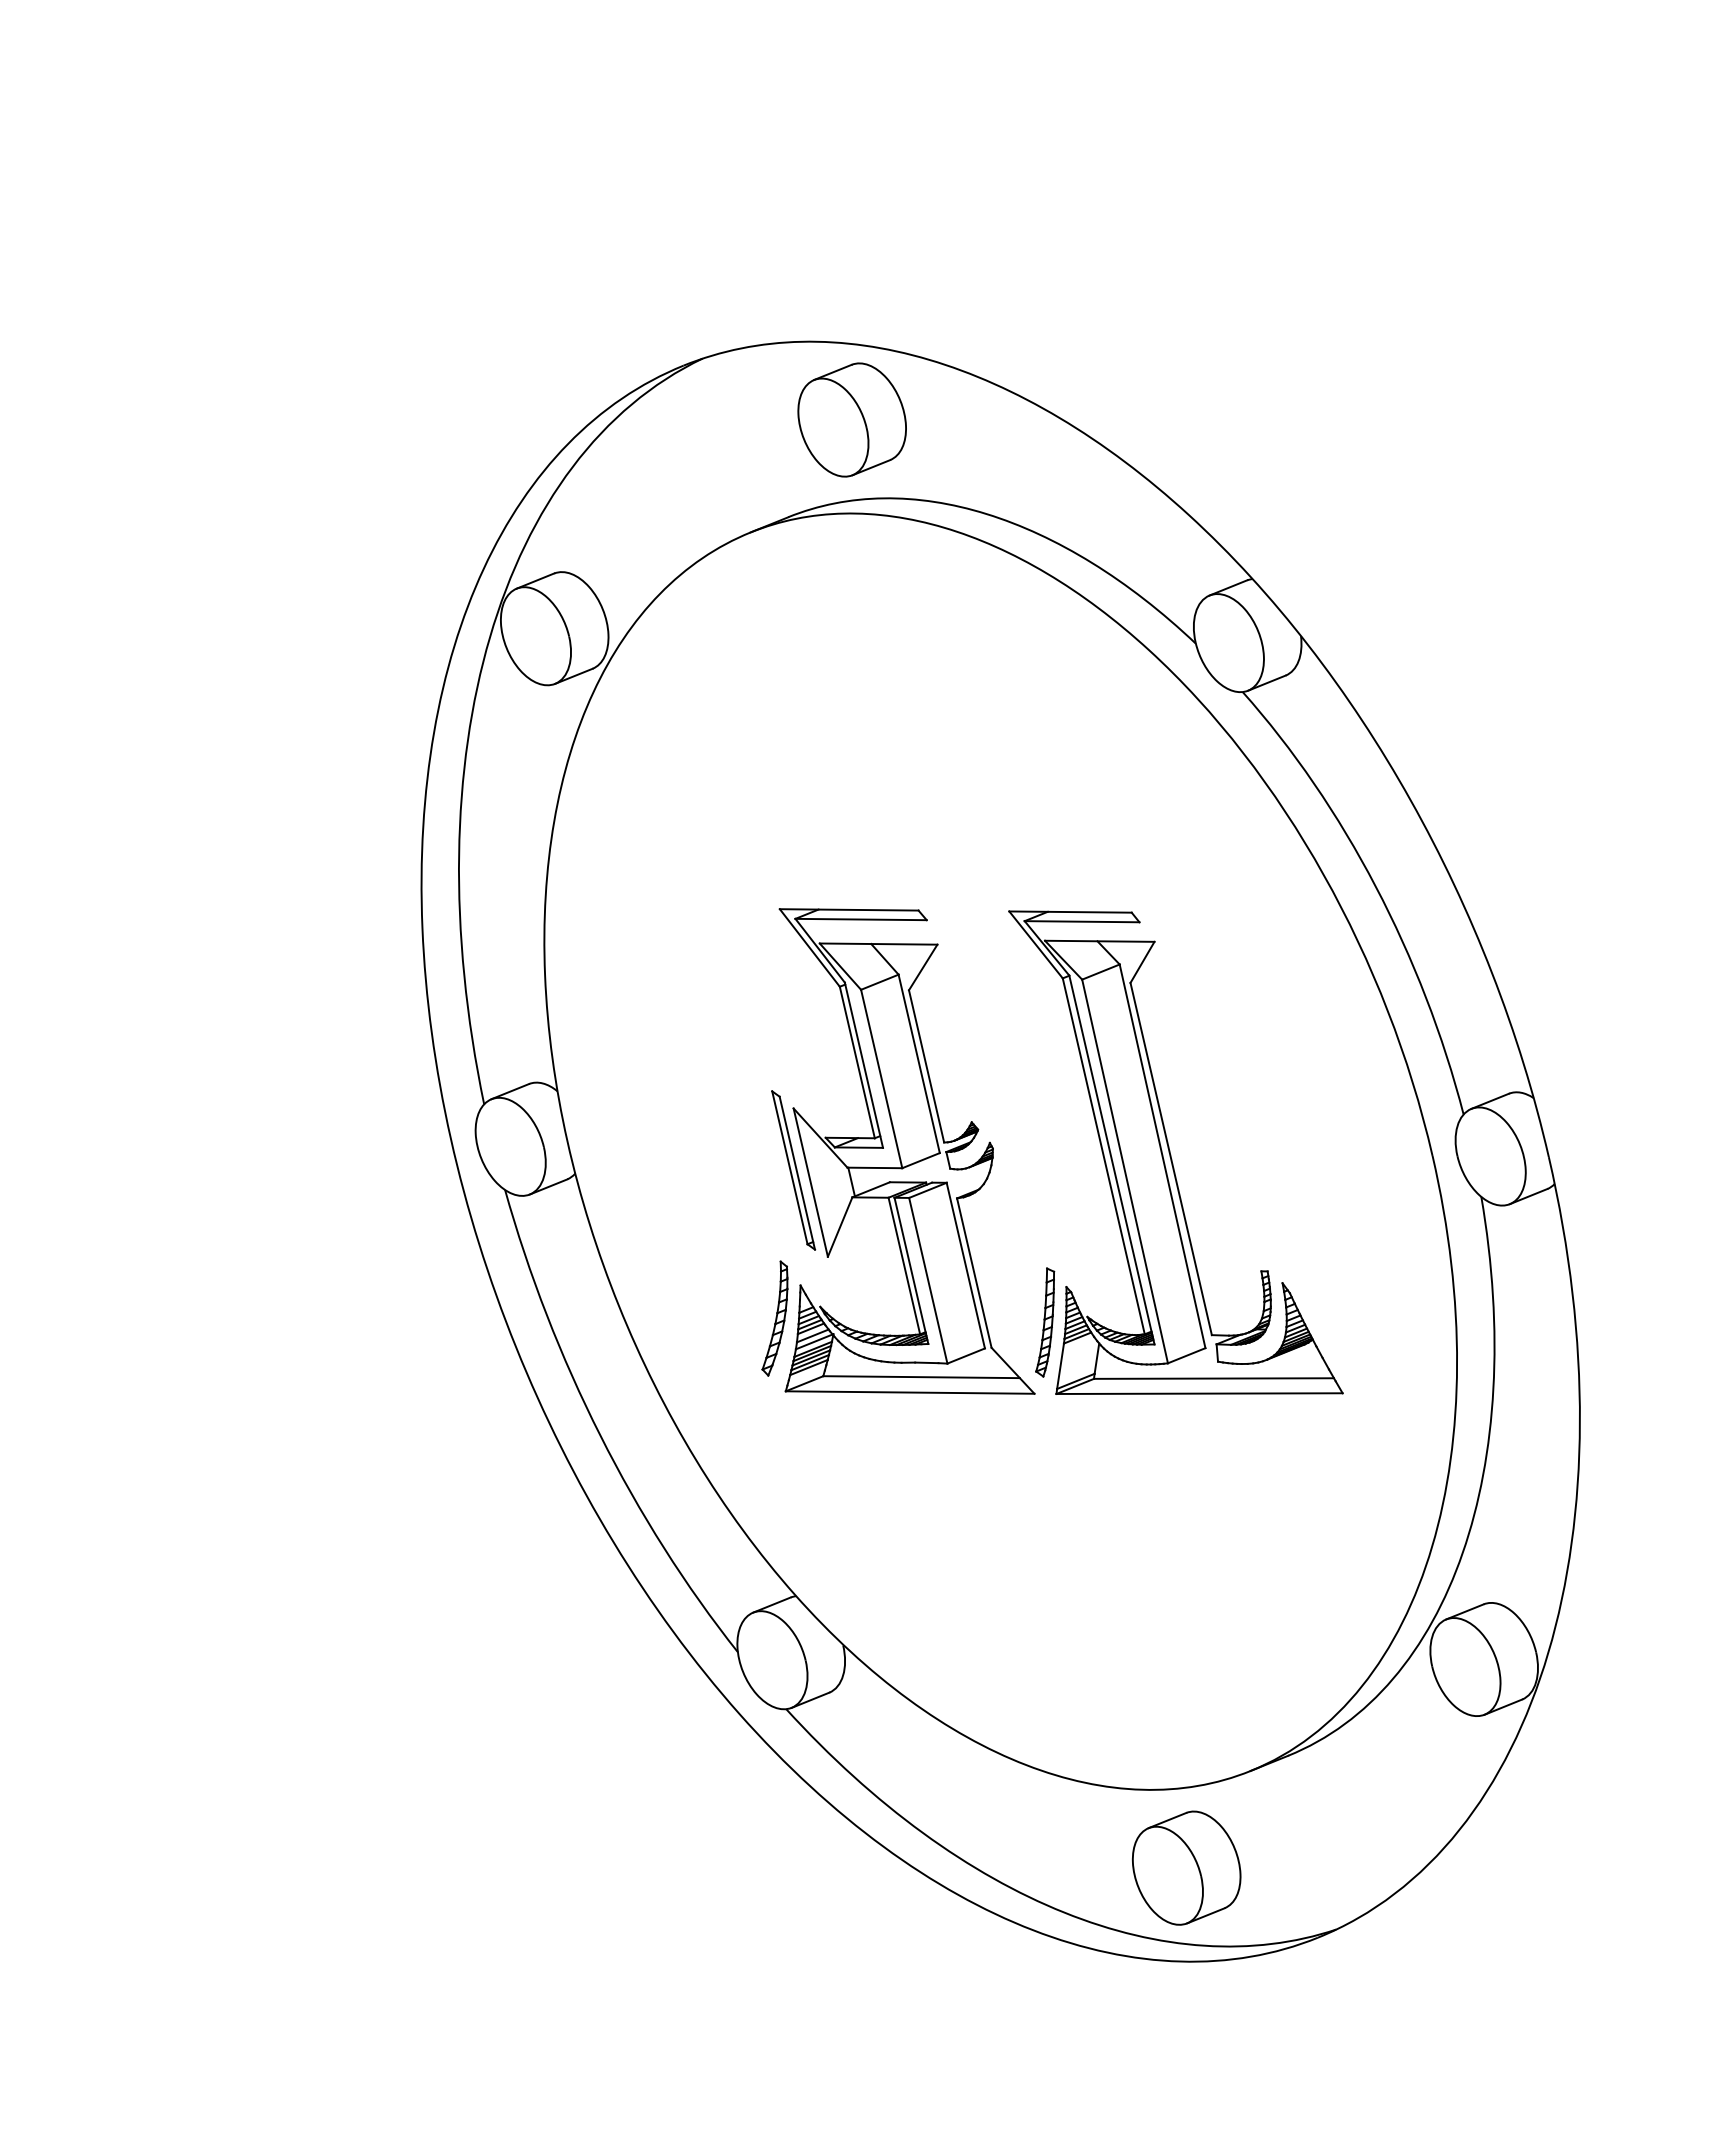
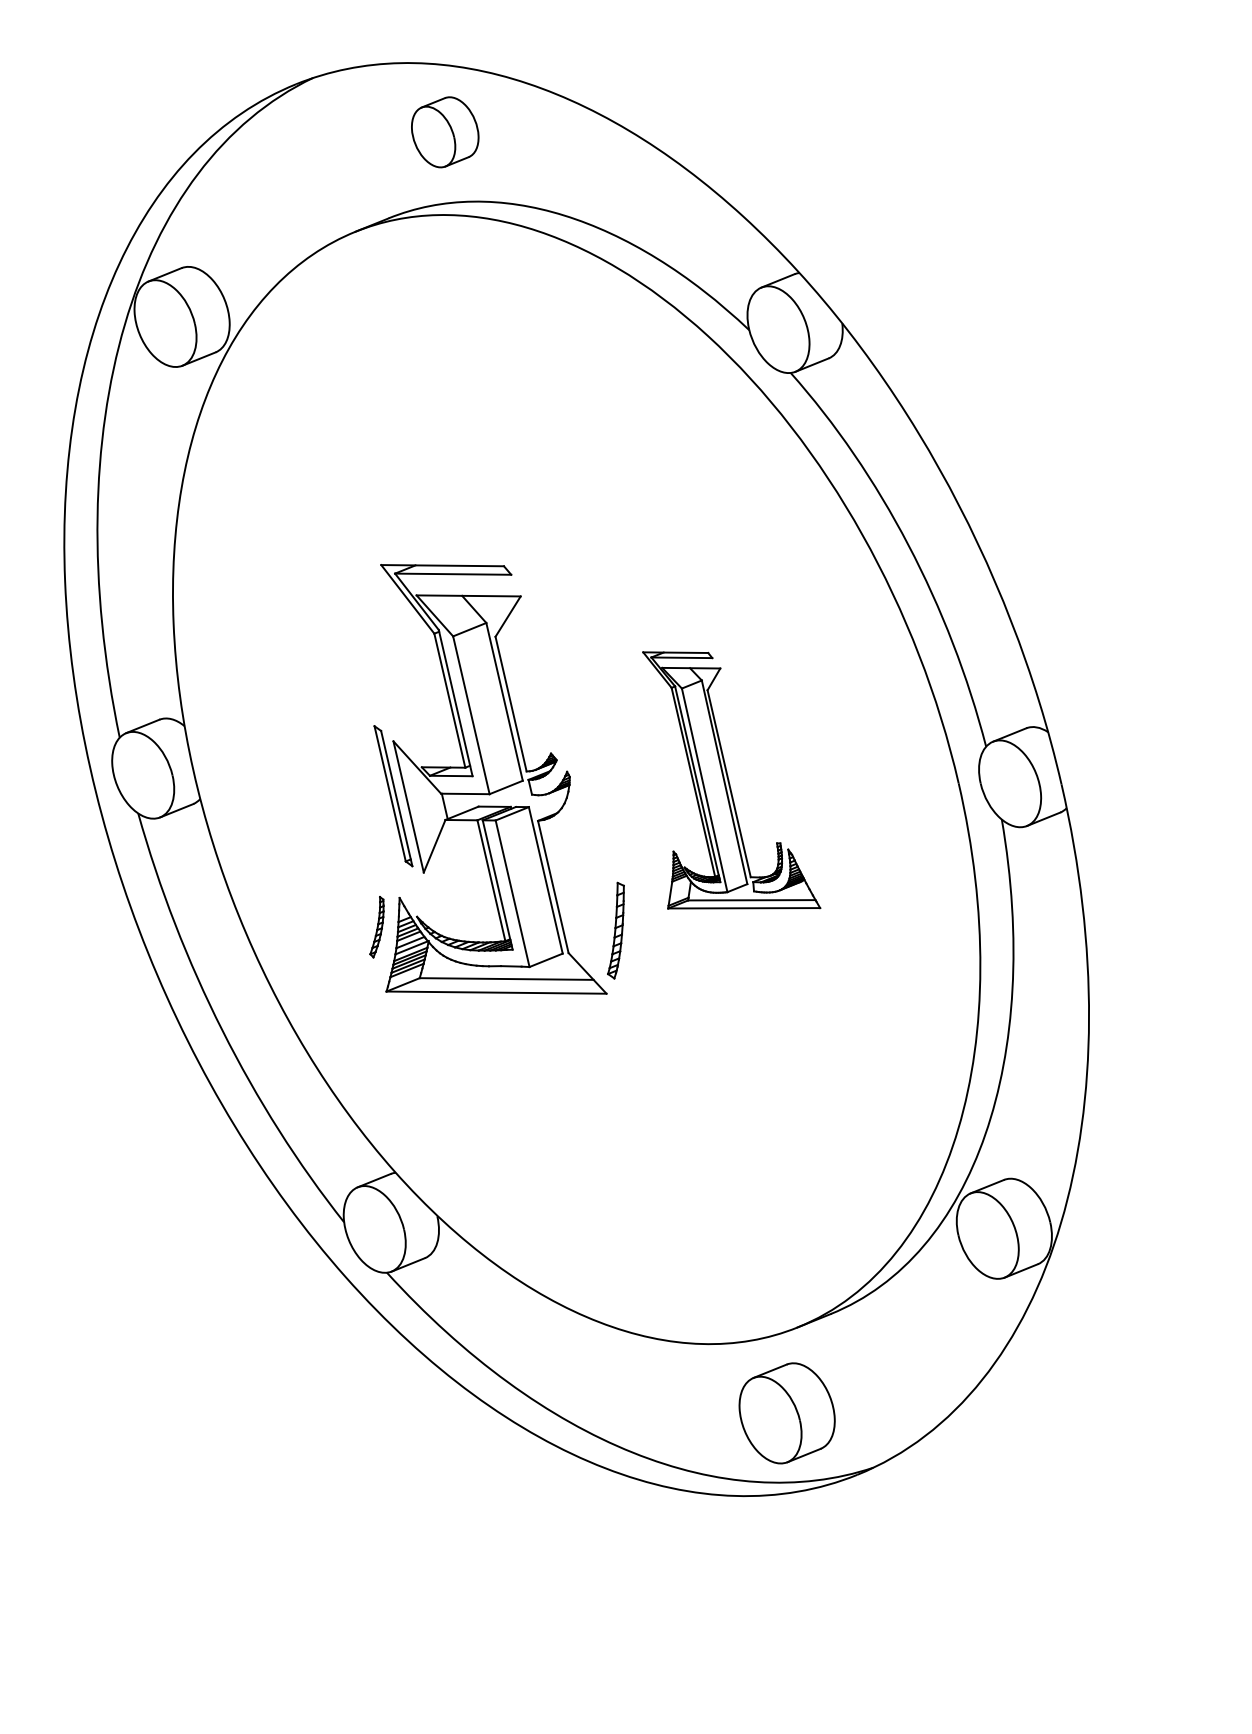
part: (851, 419) -> (444, 131), size x0.7
part: (1175, 1152) -> (731, 780), size x0.6
part: (774, 1318) -> (376, 927), size x0.6
part: (1186, 1867) -> (787, 1412), moved

